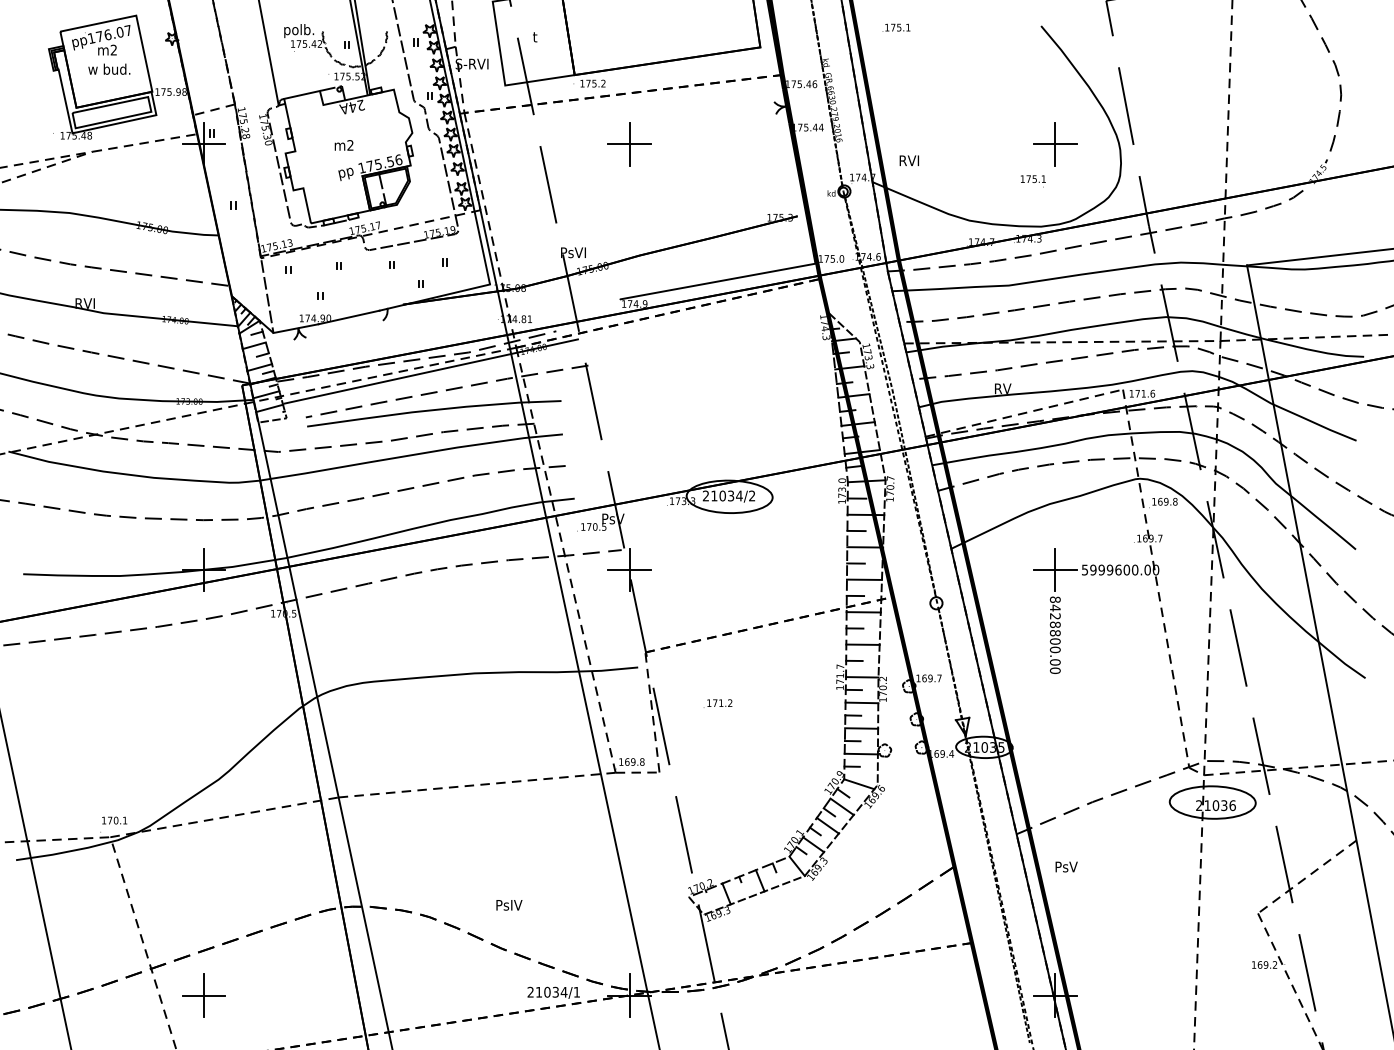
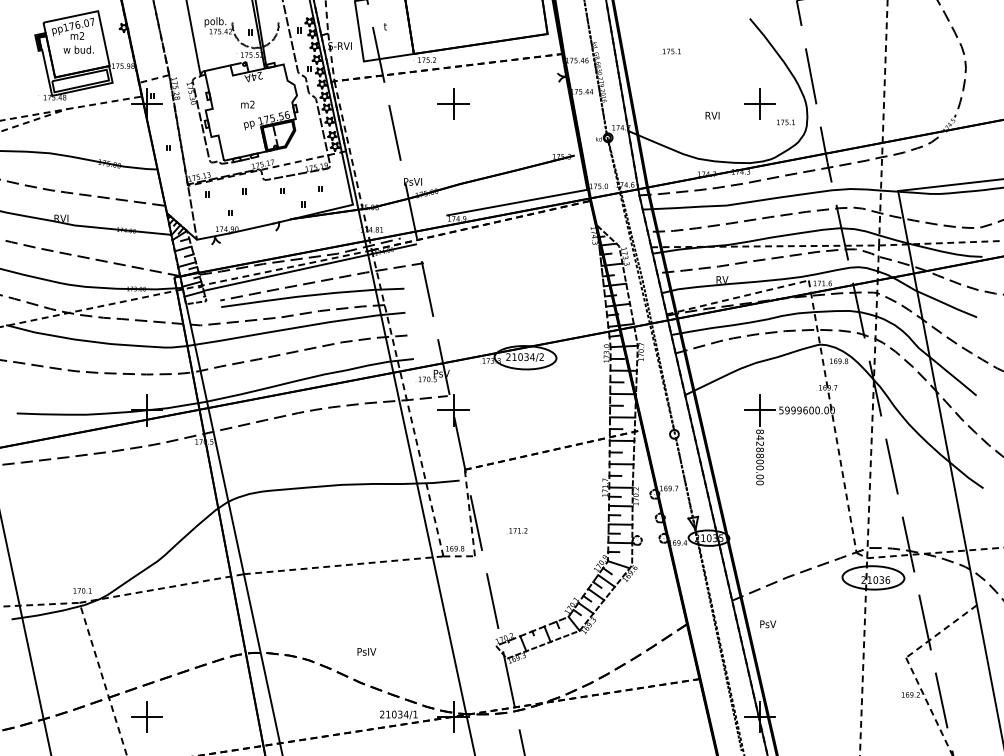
text: (896, 27) -> (670, 51), moved
text: (908, 160) -> (711, 115), moved
text: (1033, 181) -> (786, 124), moved
text: (717, 703) -> (516, 531), moved

